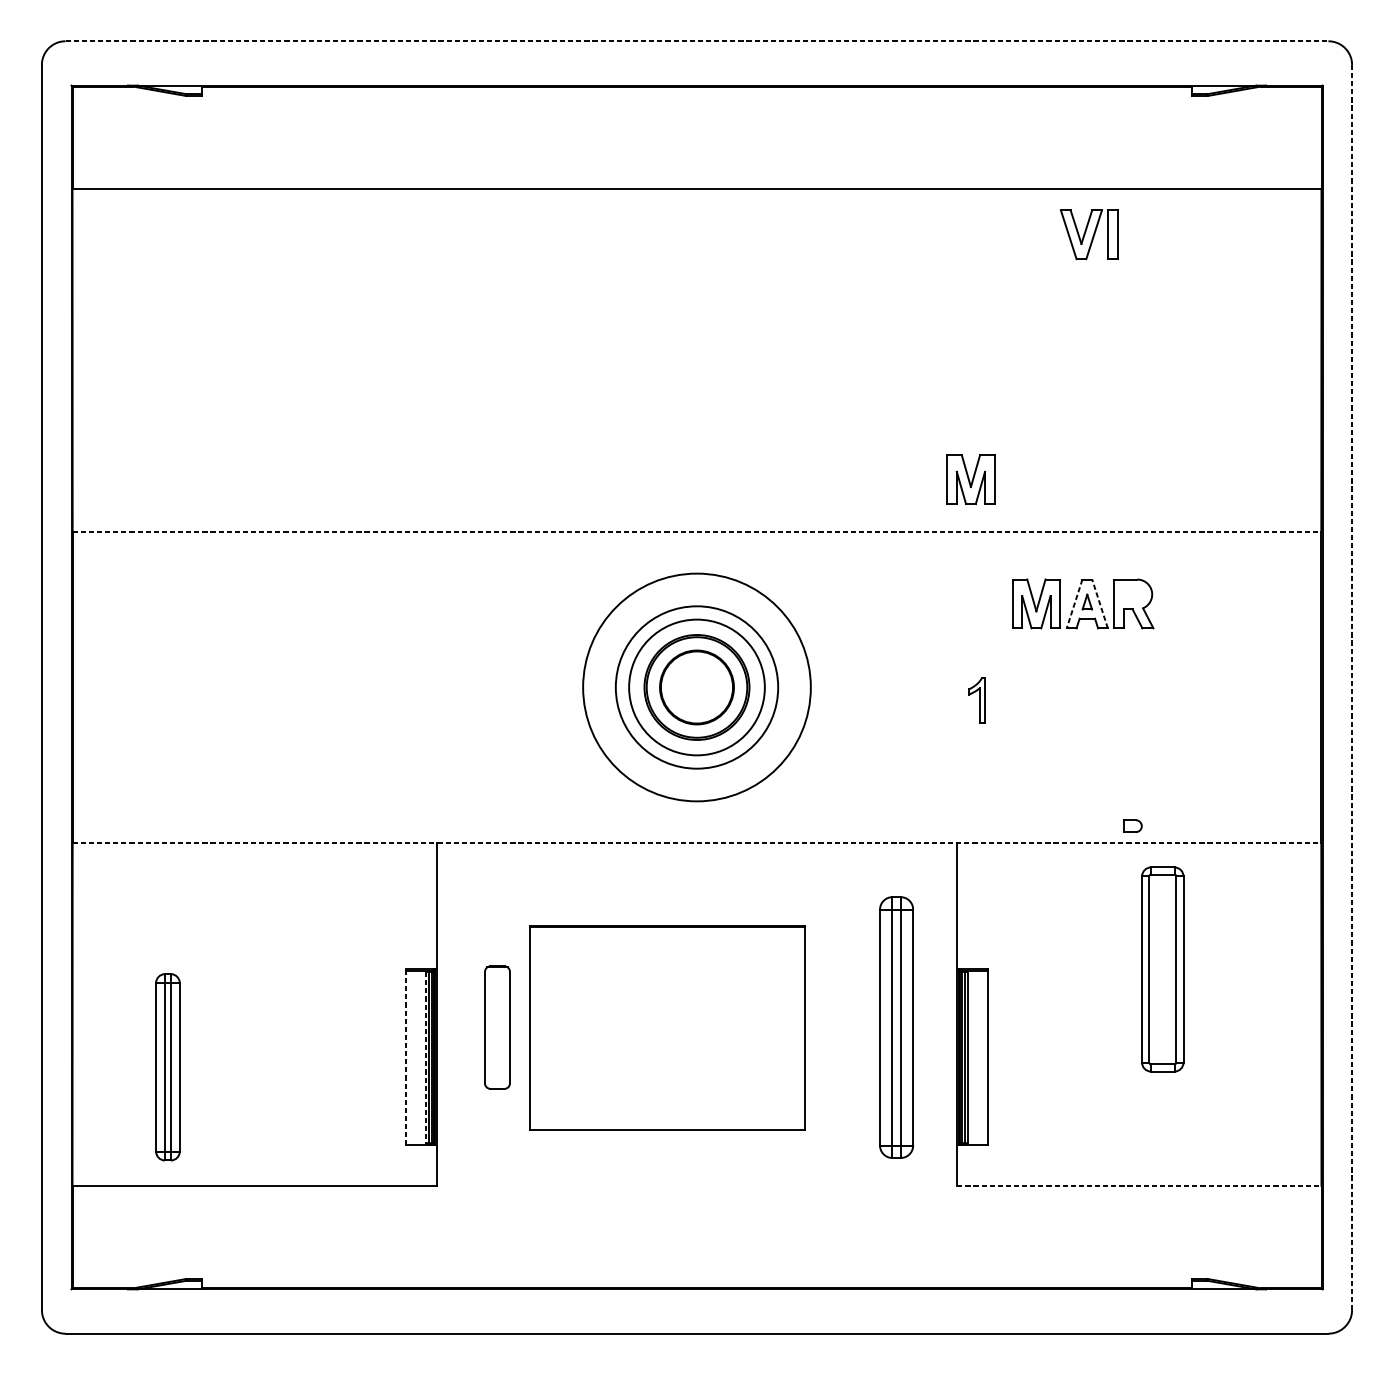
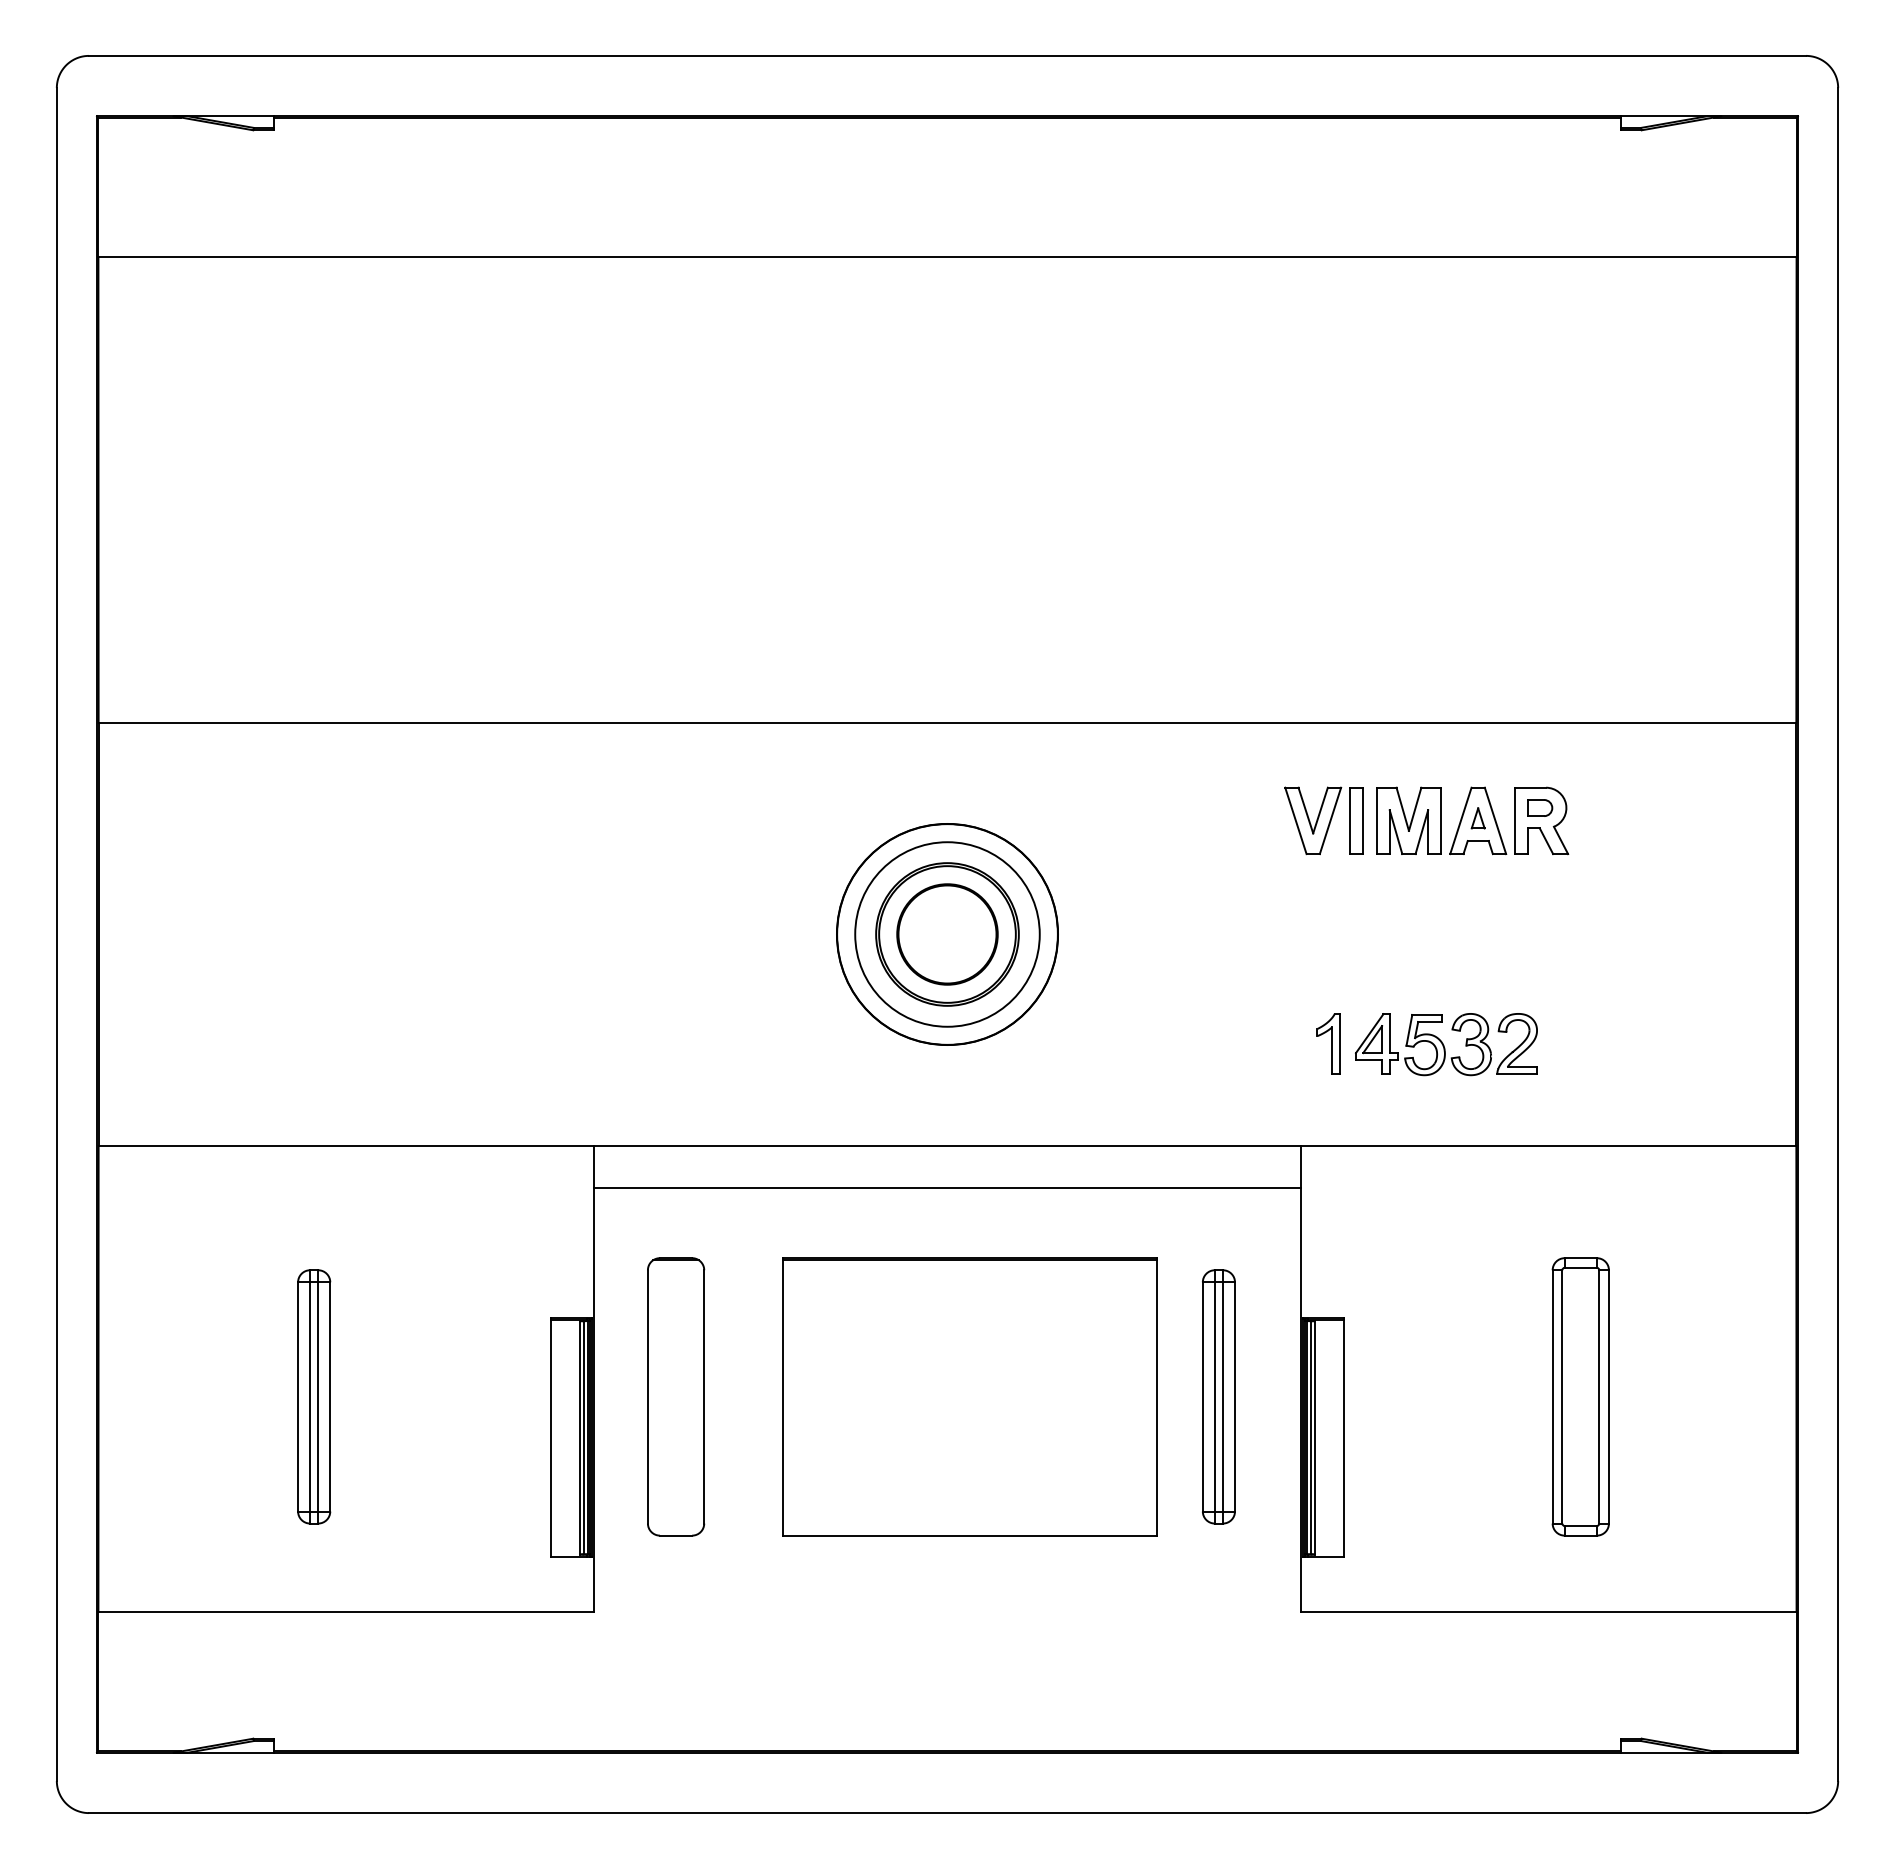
line: (697, 40) -> (948, 55), dashed -> solid
part: (1089, 234) -> (1323, 820), moved
part: (970, 479) -> (1319, 651), removed
line: (697, 531) -> (947, 722), dashed -> solid
line: (1074, 603) -> (1460, 820), dashed -> solid
line: (1100, 603) -> (1495, 820), dashed -> solid
circle: (697, 687) -> (947, 934), size x0.71
line: (1352, 688) -> (1838, 935), dashed -> solid
part: (977, 700) -> (1328, 1043), moved
part: (1064, 768) -> (1446, 1044), added
part: (1133, 825) -> (1540, 807), moved
line: (697, 843) -> (947, 1146), dashed -> solid
line: (697, 873) -> (947, 1187), added
part: (1162, 969) -> (1580, 1396), moved
part: (497, 1027) -> (676, 1396), size x1.67
part: (667, 1027) -> (969, 1396), moved
part: (896, 1027) -> (1218, 1396), size x0.71
line: (405, 1057) -> (551, 1437), dashed -> solid
line: (426, 1057) -> (579, 1437), dashed -> solid
part: (168, 1067) -> (314, 1396), moved
line: (1139, 1186) -> (1548, 1612), dashed -> solid

